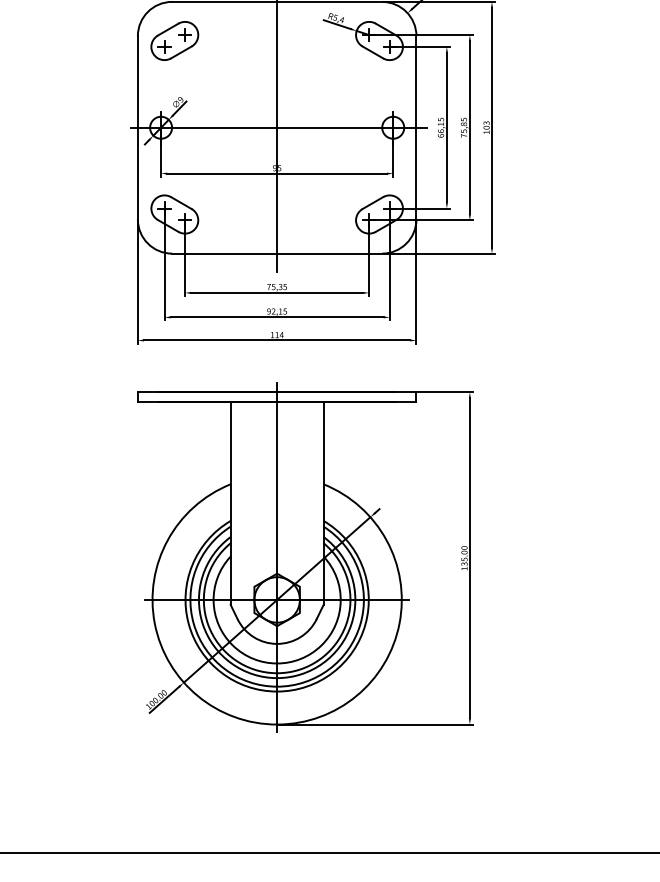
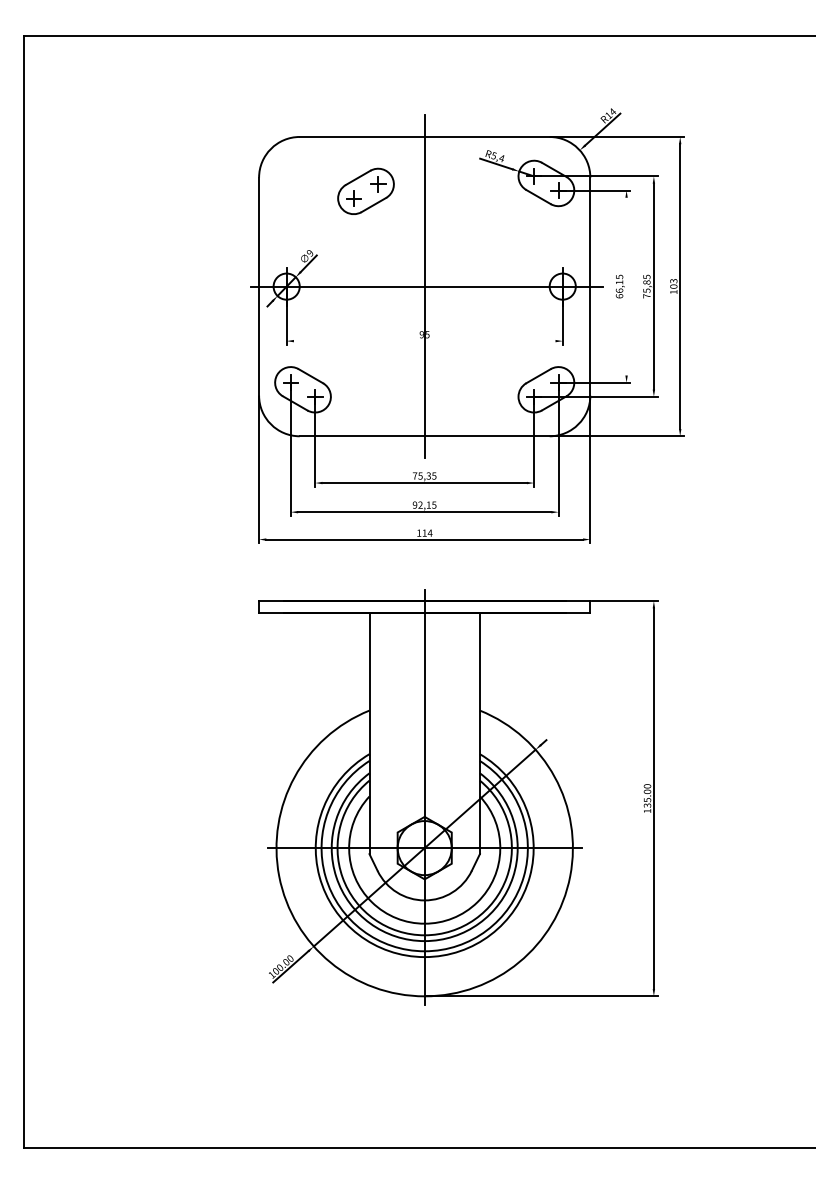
part: (174, 40) -> (365, 190), moved
line: (446, 127) -> (626, 286), removed
line: (276, 173) -> (424, 341), removed

